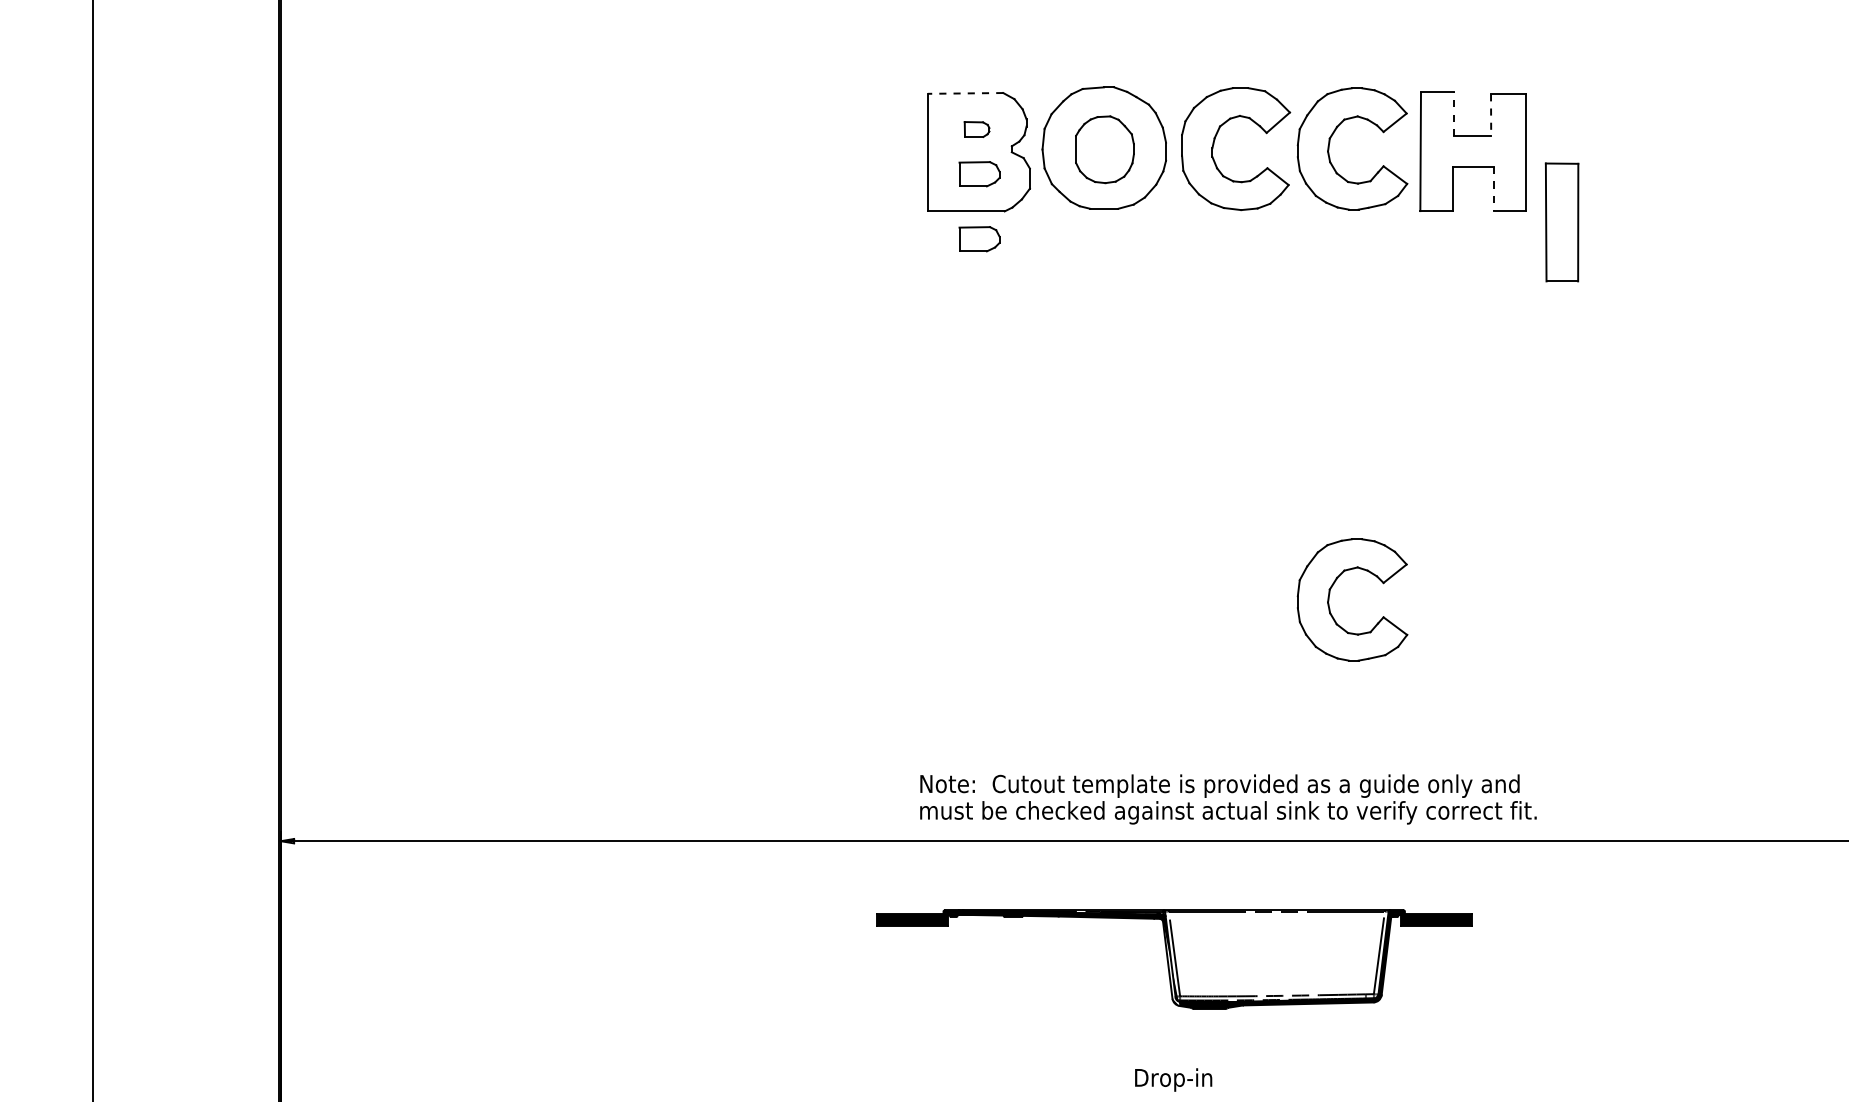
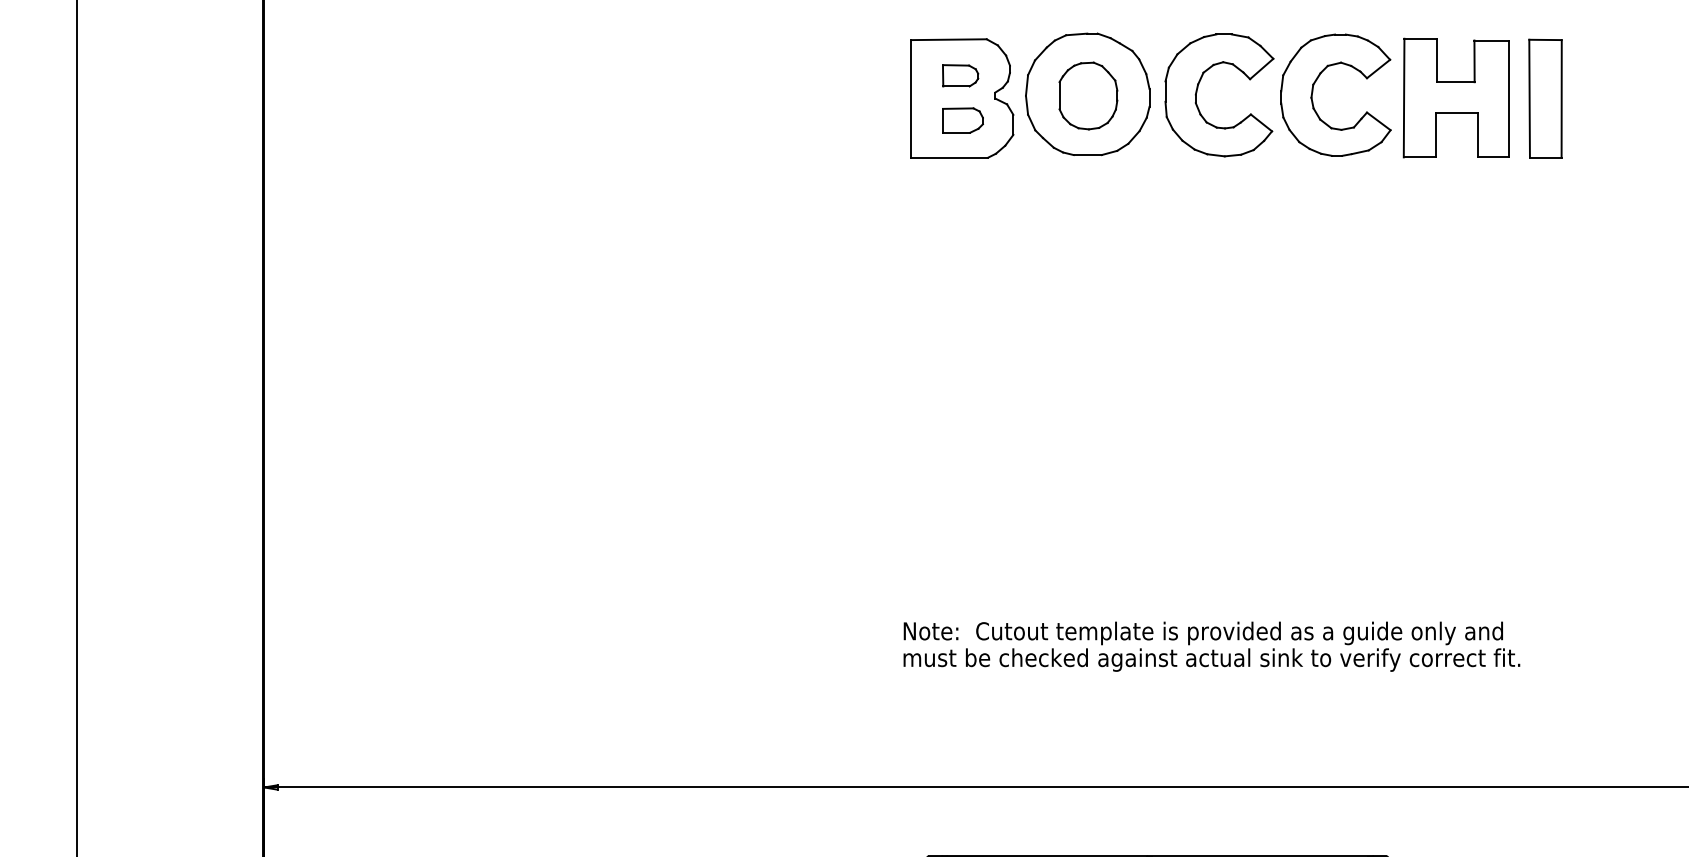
line: (965, 93) -> (948, 39), dashed -> solid
line: (1453, 114) -> (1436, 60), dashed -> solid
line: (1491, 115) -> (1474, 61), dashed -> solid
part: (976, 129) -> (959, 75), size x1.43
line: (1494, 189) -> (1477, 135), dashed -> solid
part: (1561, 222) -> (1544, 98), moved
part: (979, 239) -> (962, 185), removed
part: (1330, 593) -> (1313, 539), removed
text: (1228, 799) -> (1211, 646), moved

